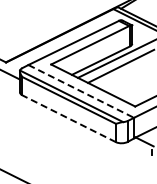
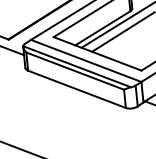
line: (81, 91) -> (86, 60), dashed -> solid
line: (68, 118) -> (76, 89), dashed -> solid

